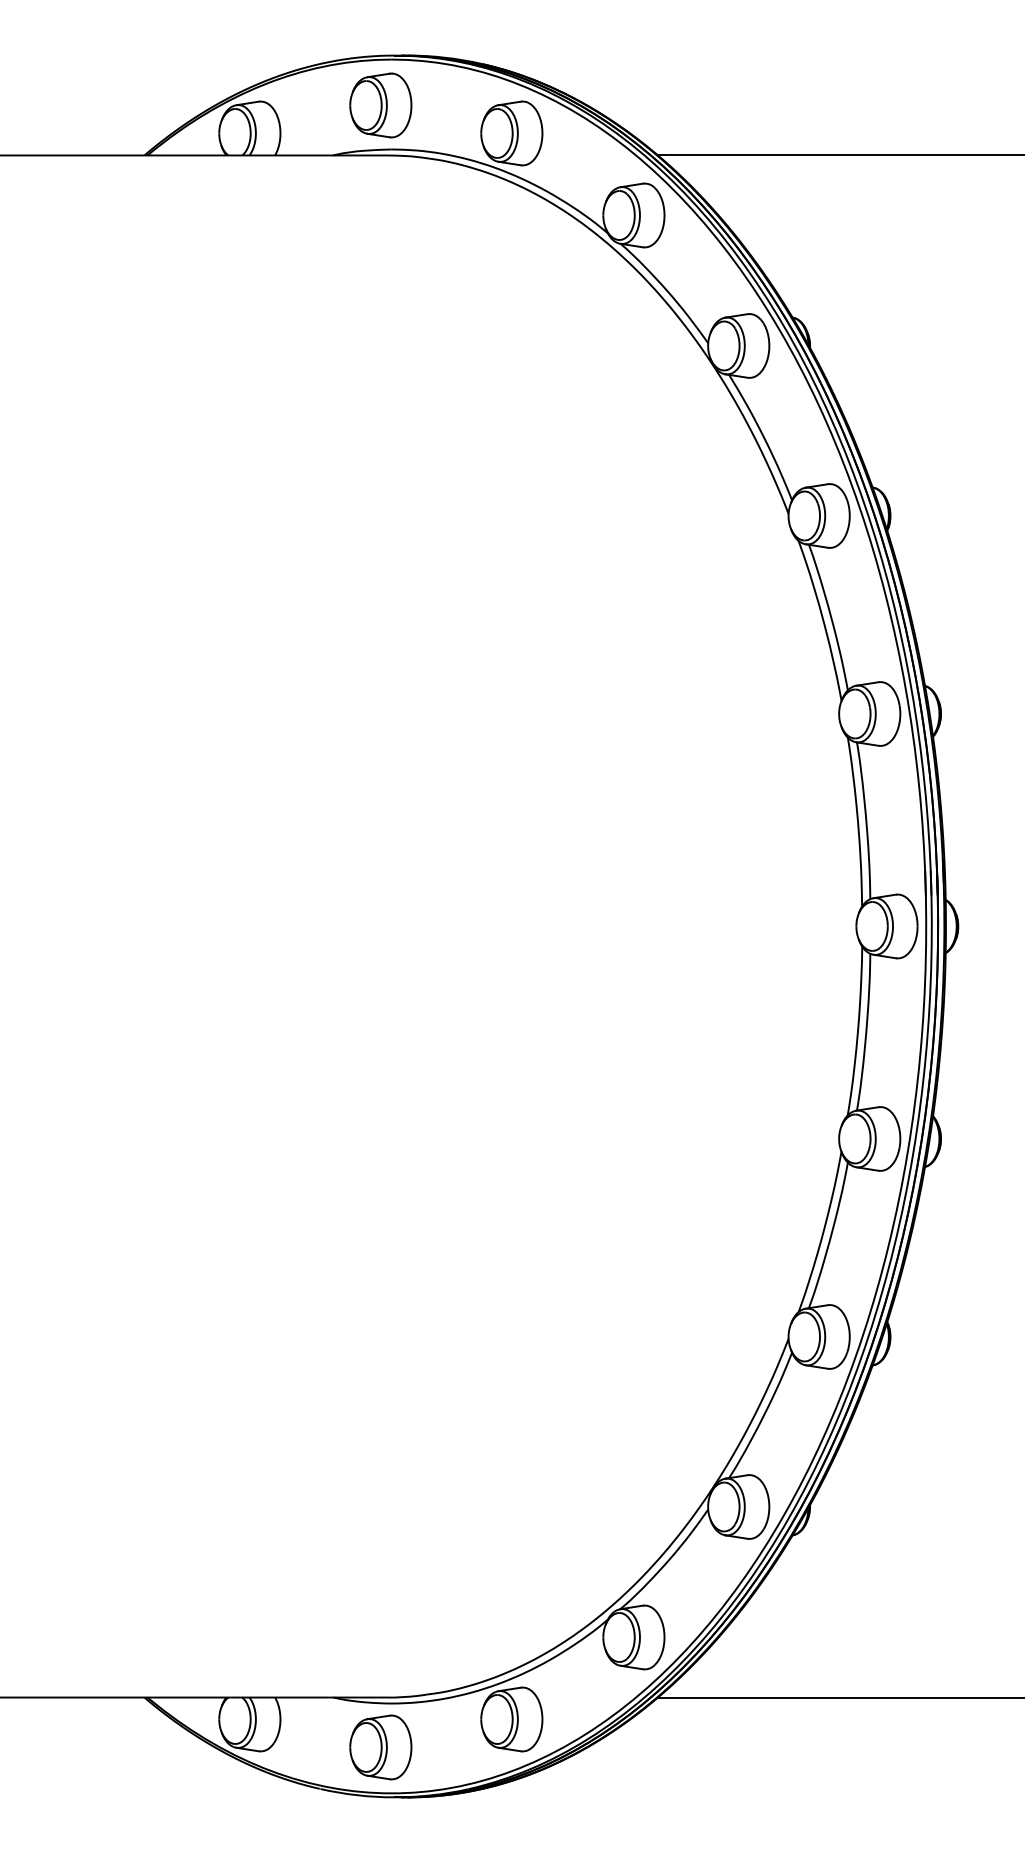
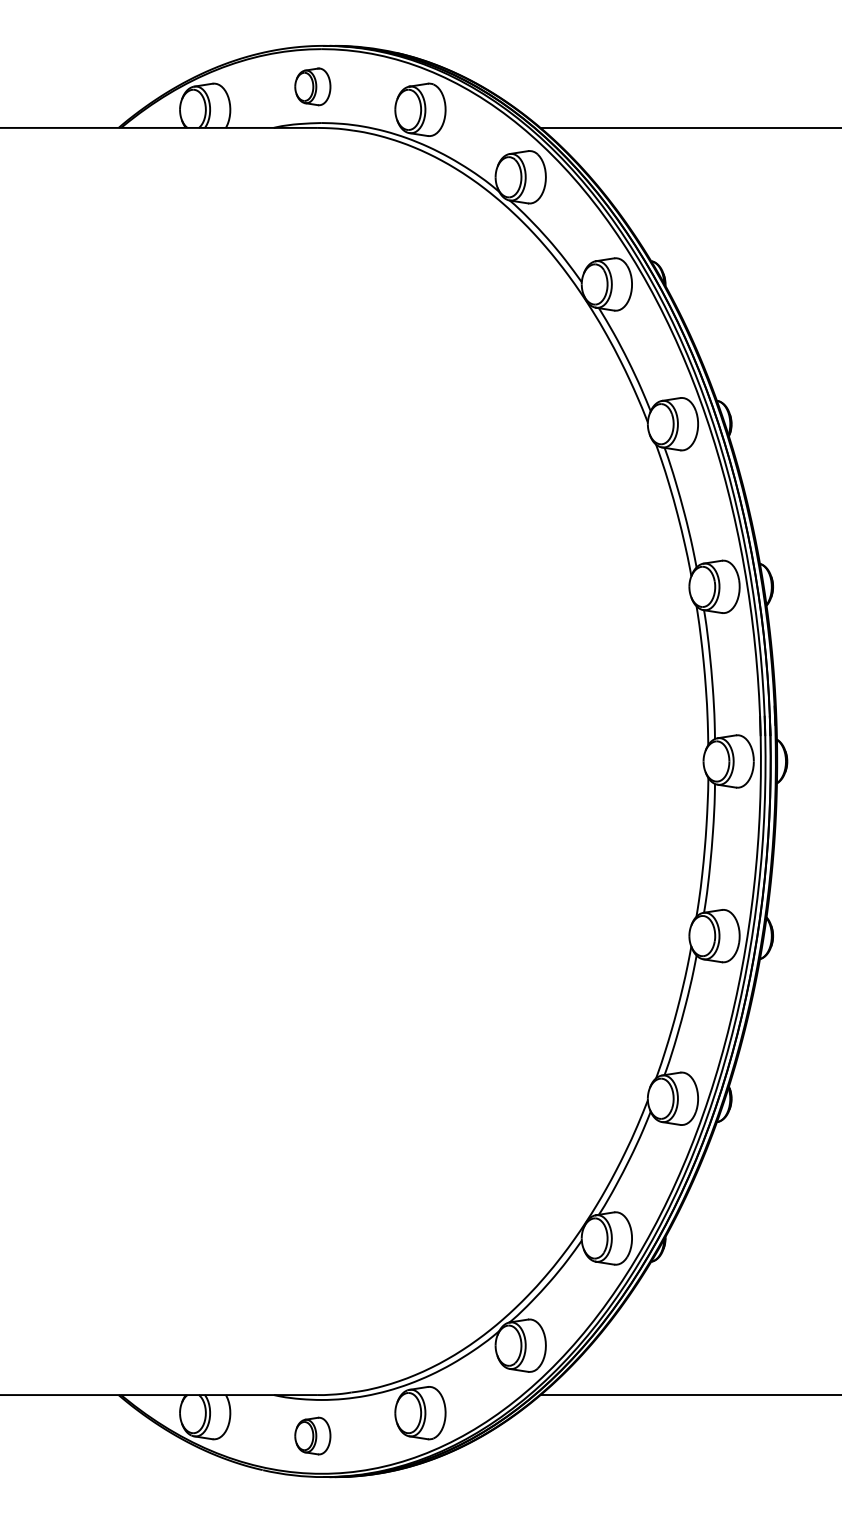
part: (380, 105) -> (312, 86), size x0.7
part: (380, 1747) -> (312, 1436), size x0.7

